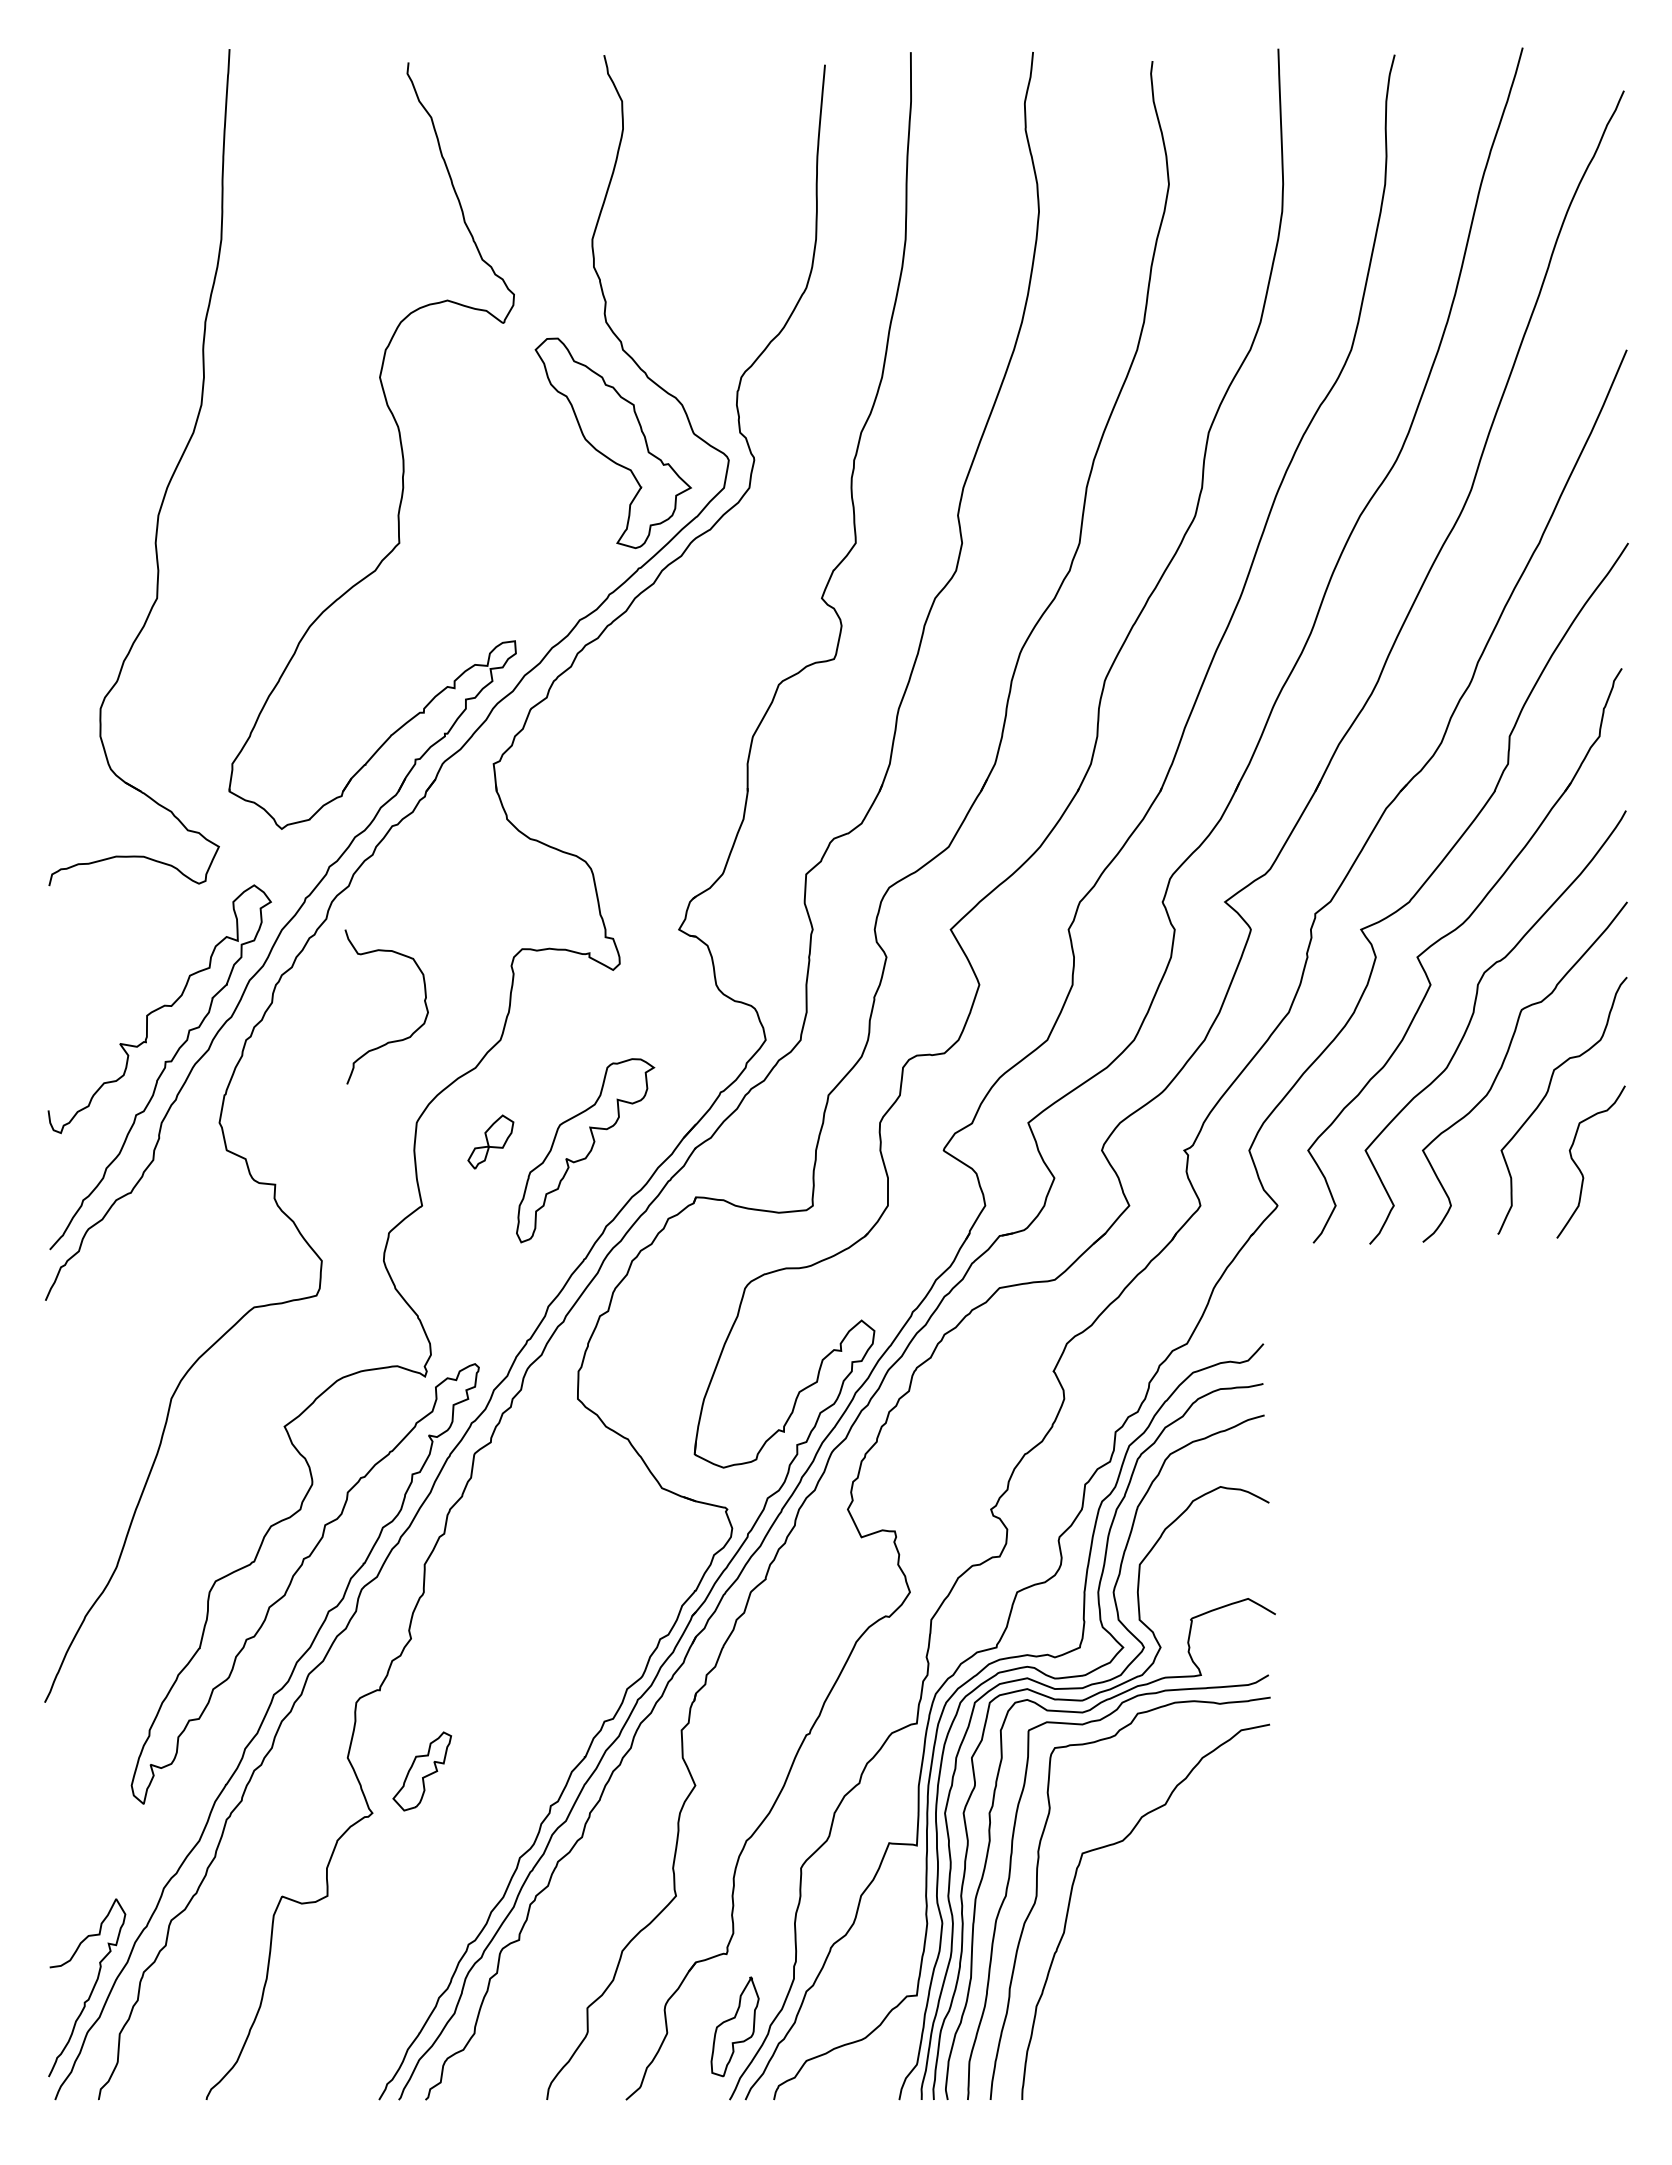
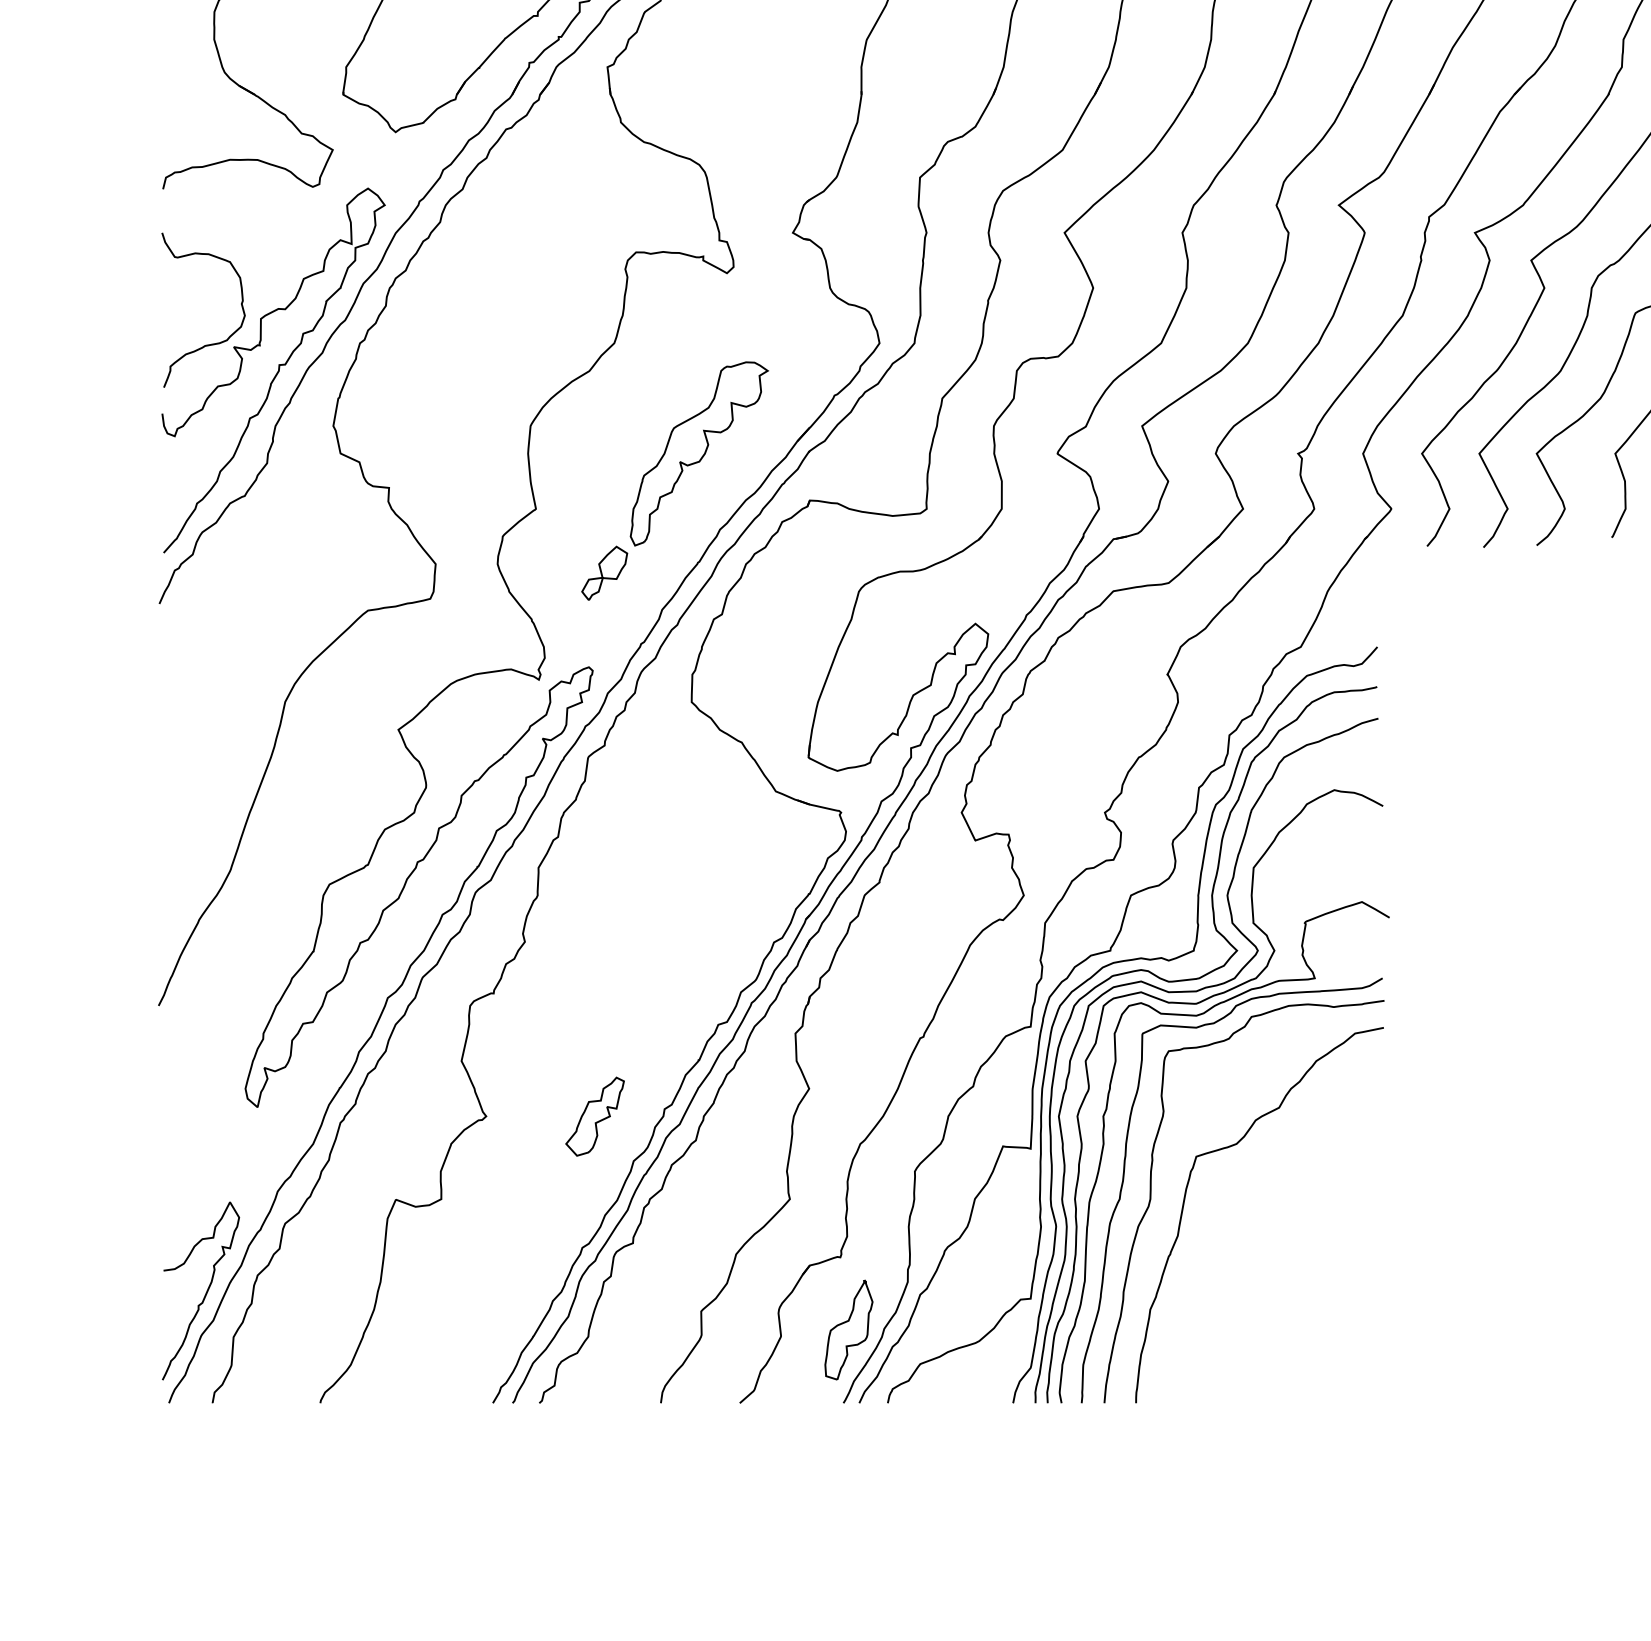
curve: (393, 1040) -> (210, 343), moved
part: (490, 1141) -> (604, 572), moved
part: (421, 1771) -> (594, 1116), moved

